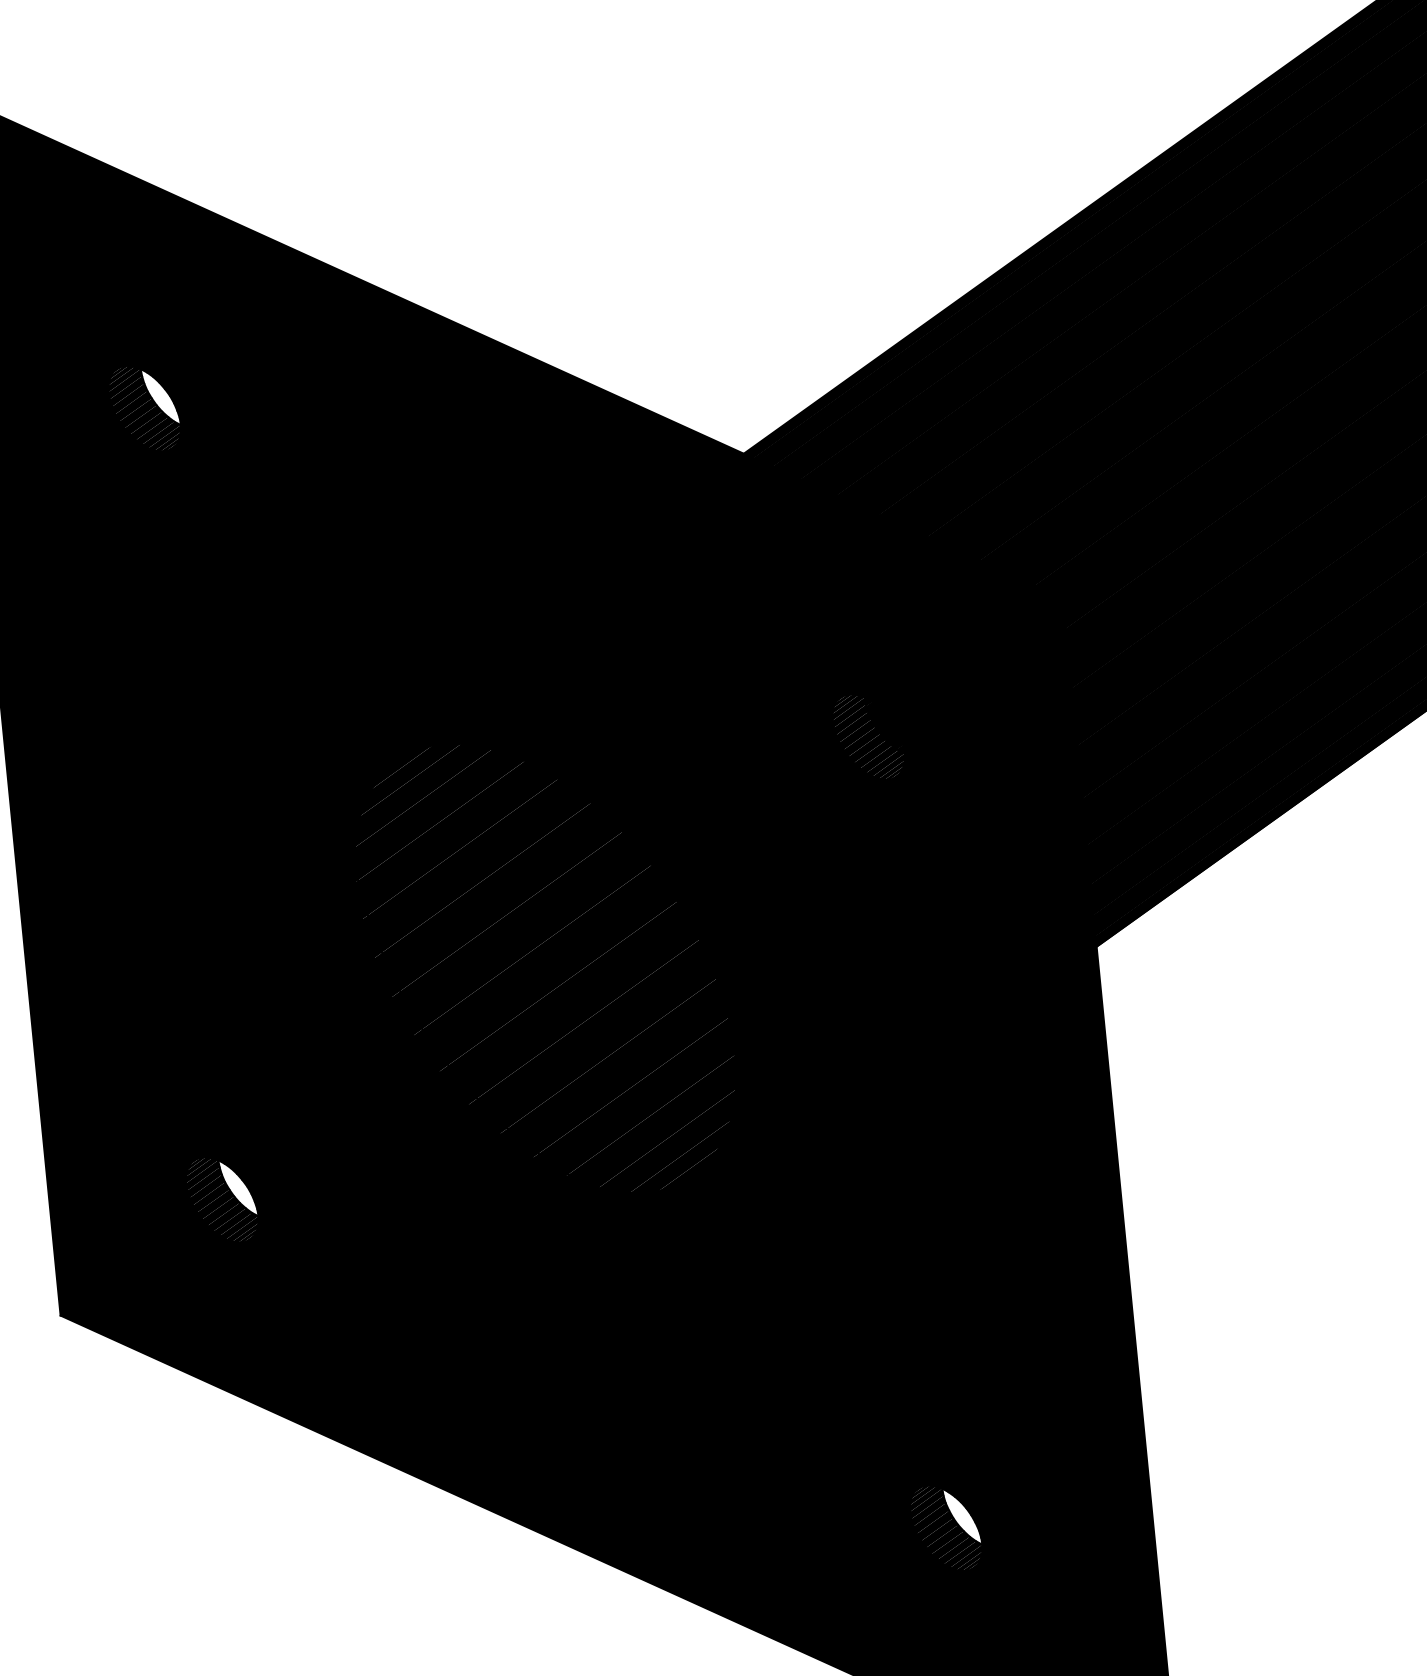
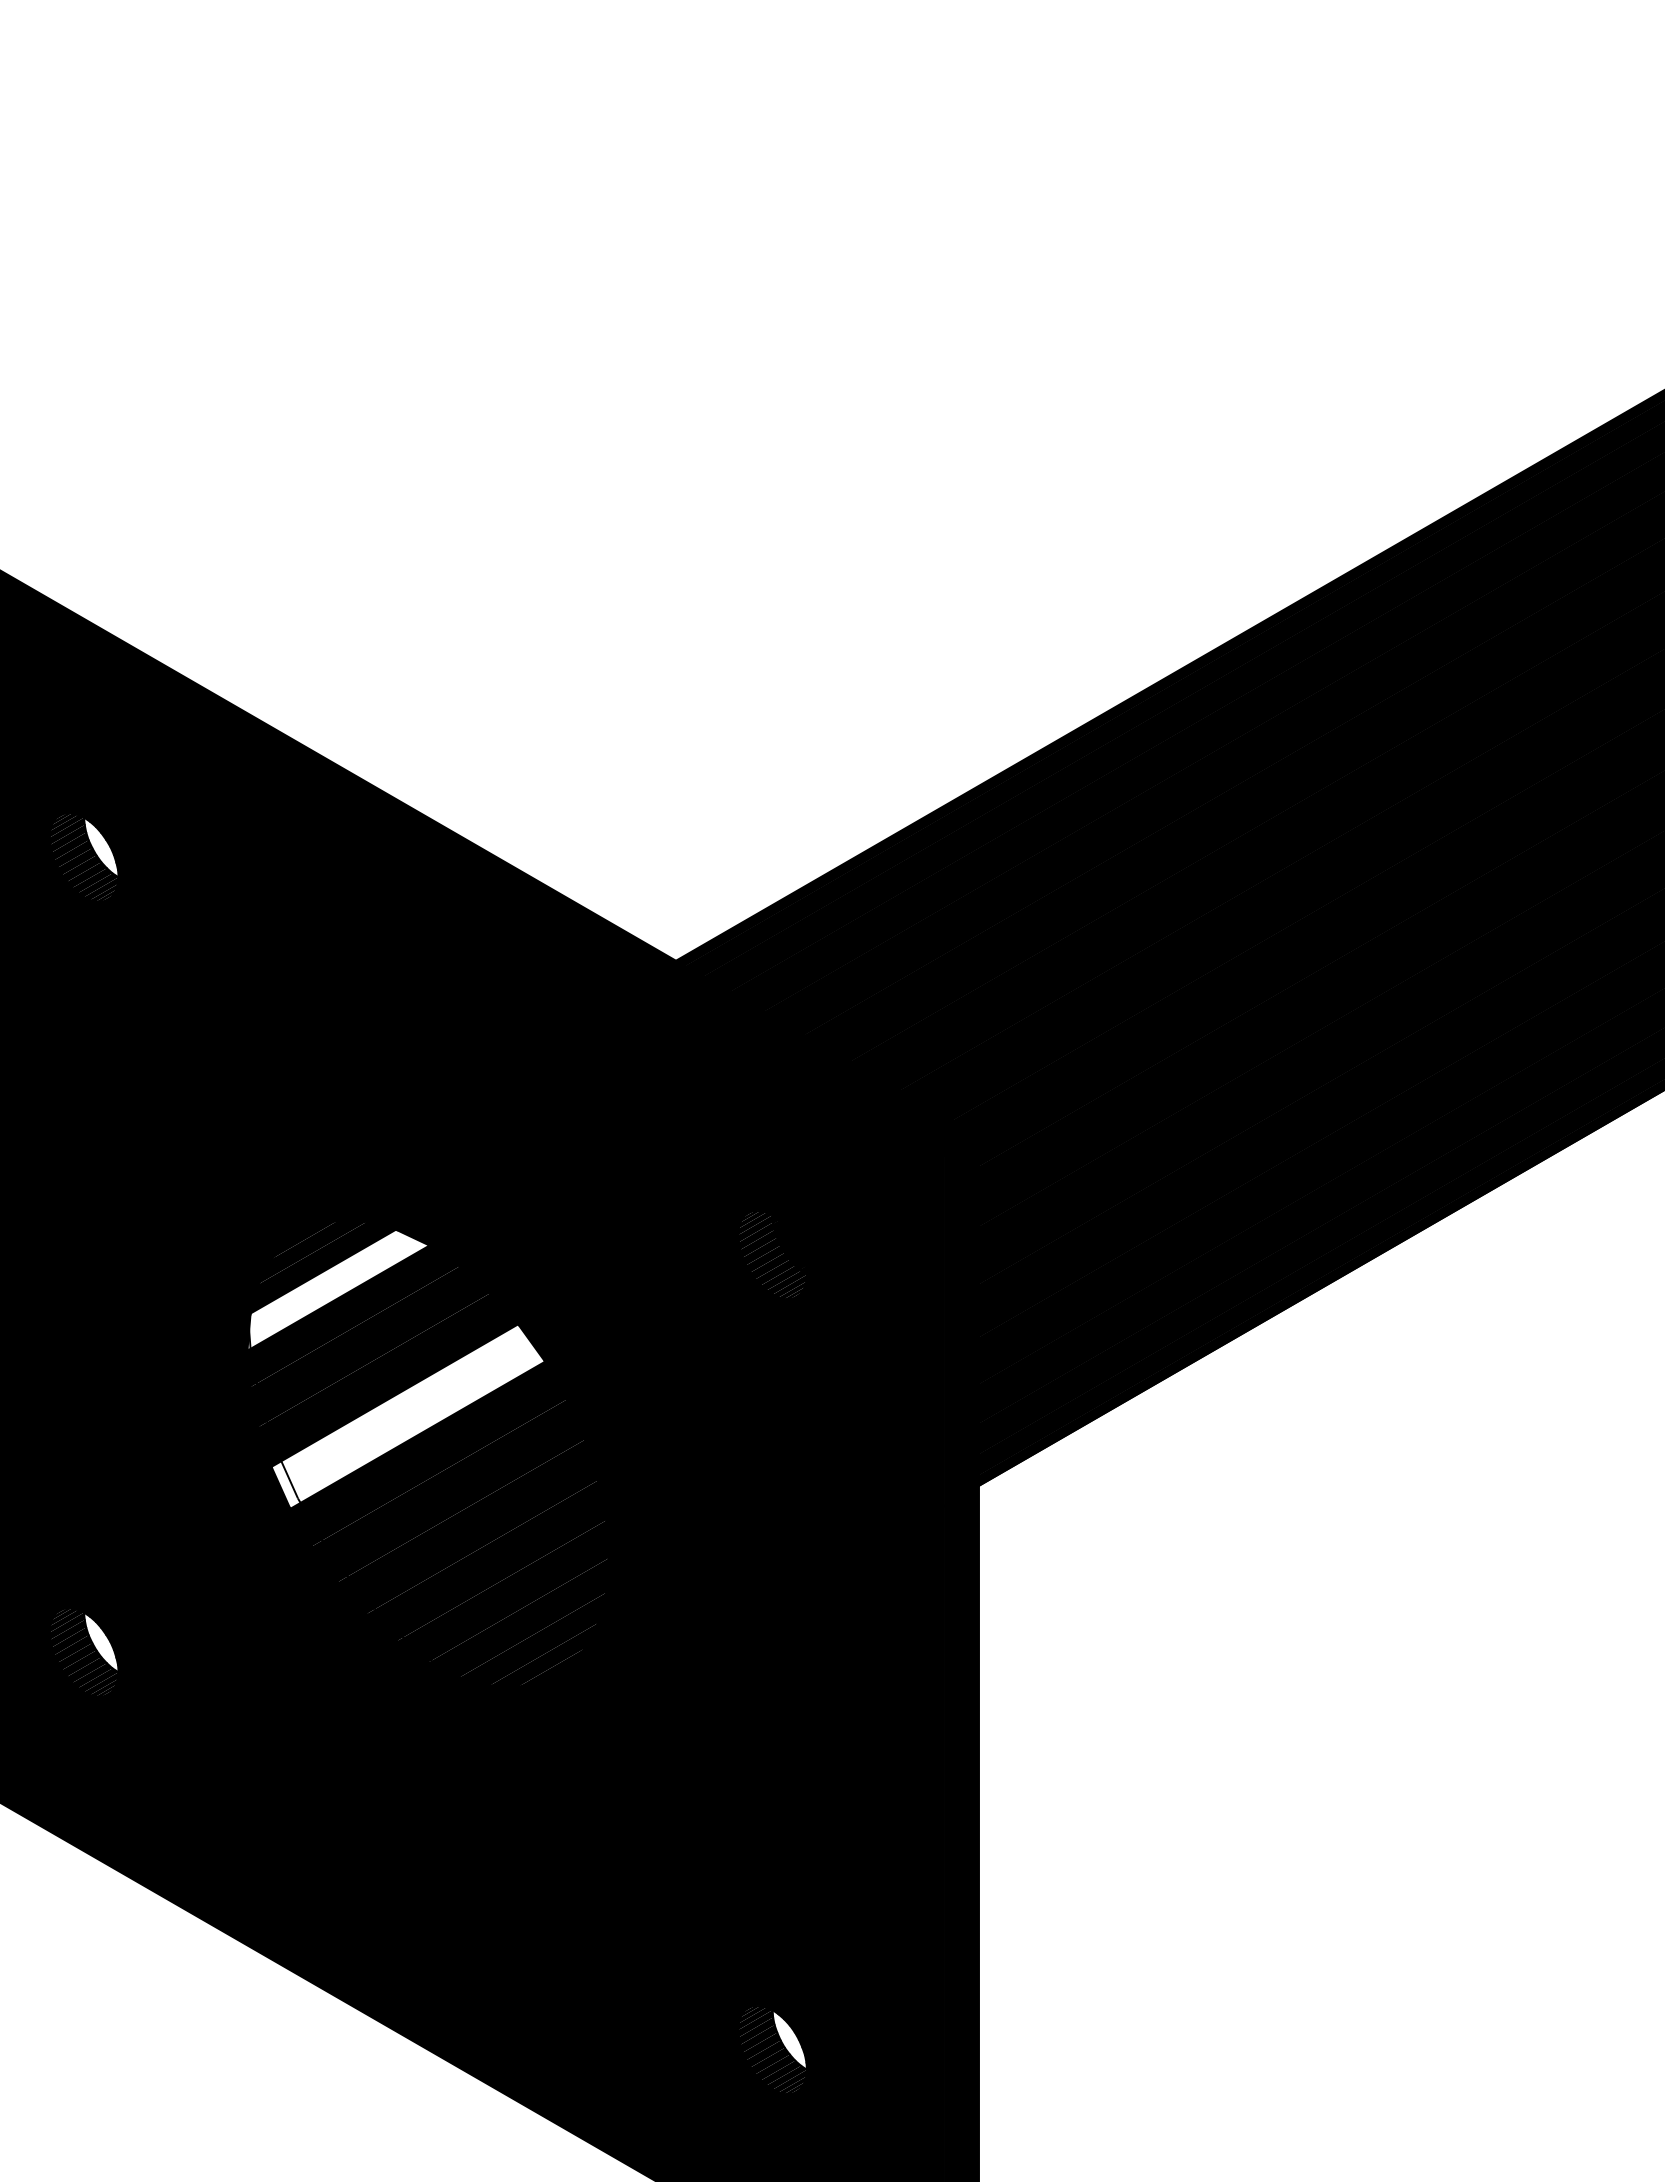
fill: (439, 813) -> (337, 1289), removed
fill: (521, 933) -> (407, 1416), removed

